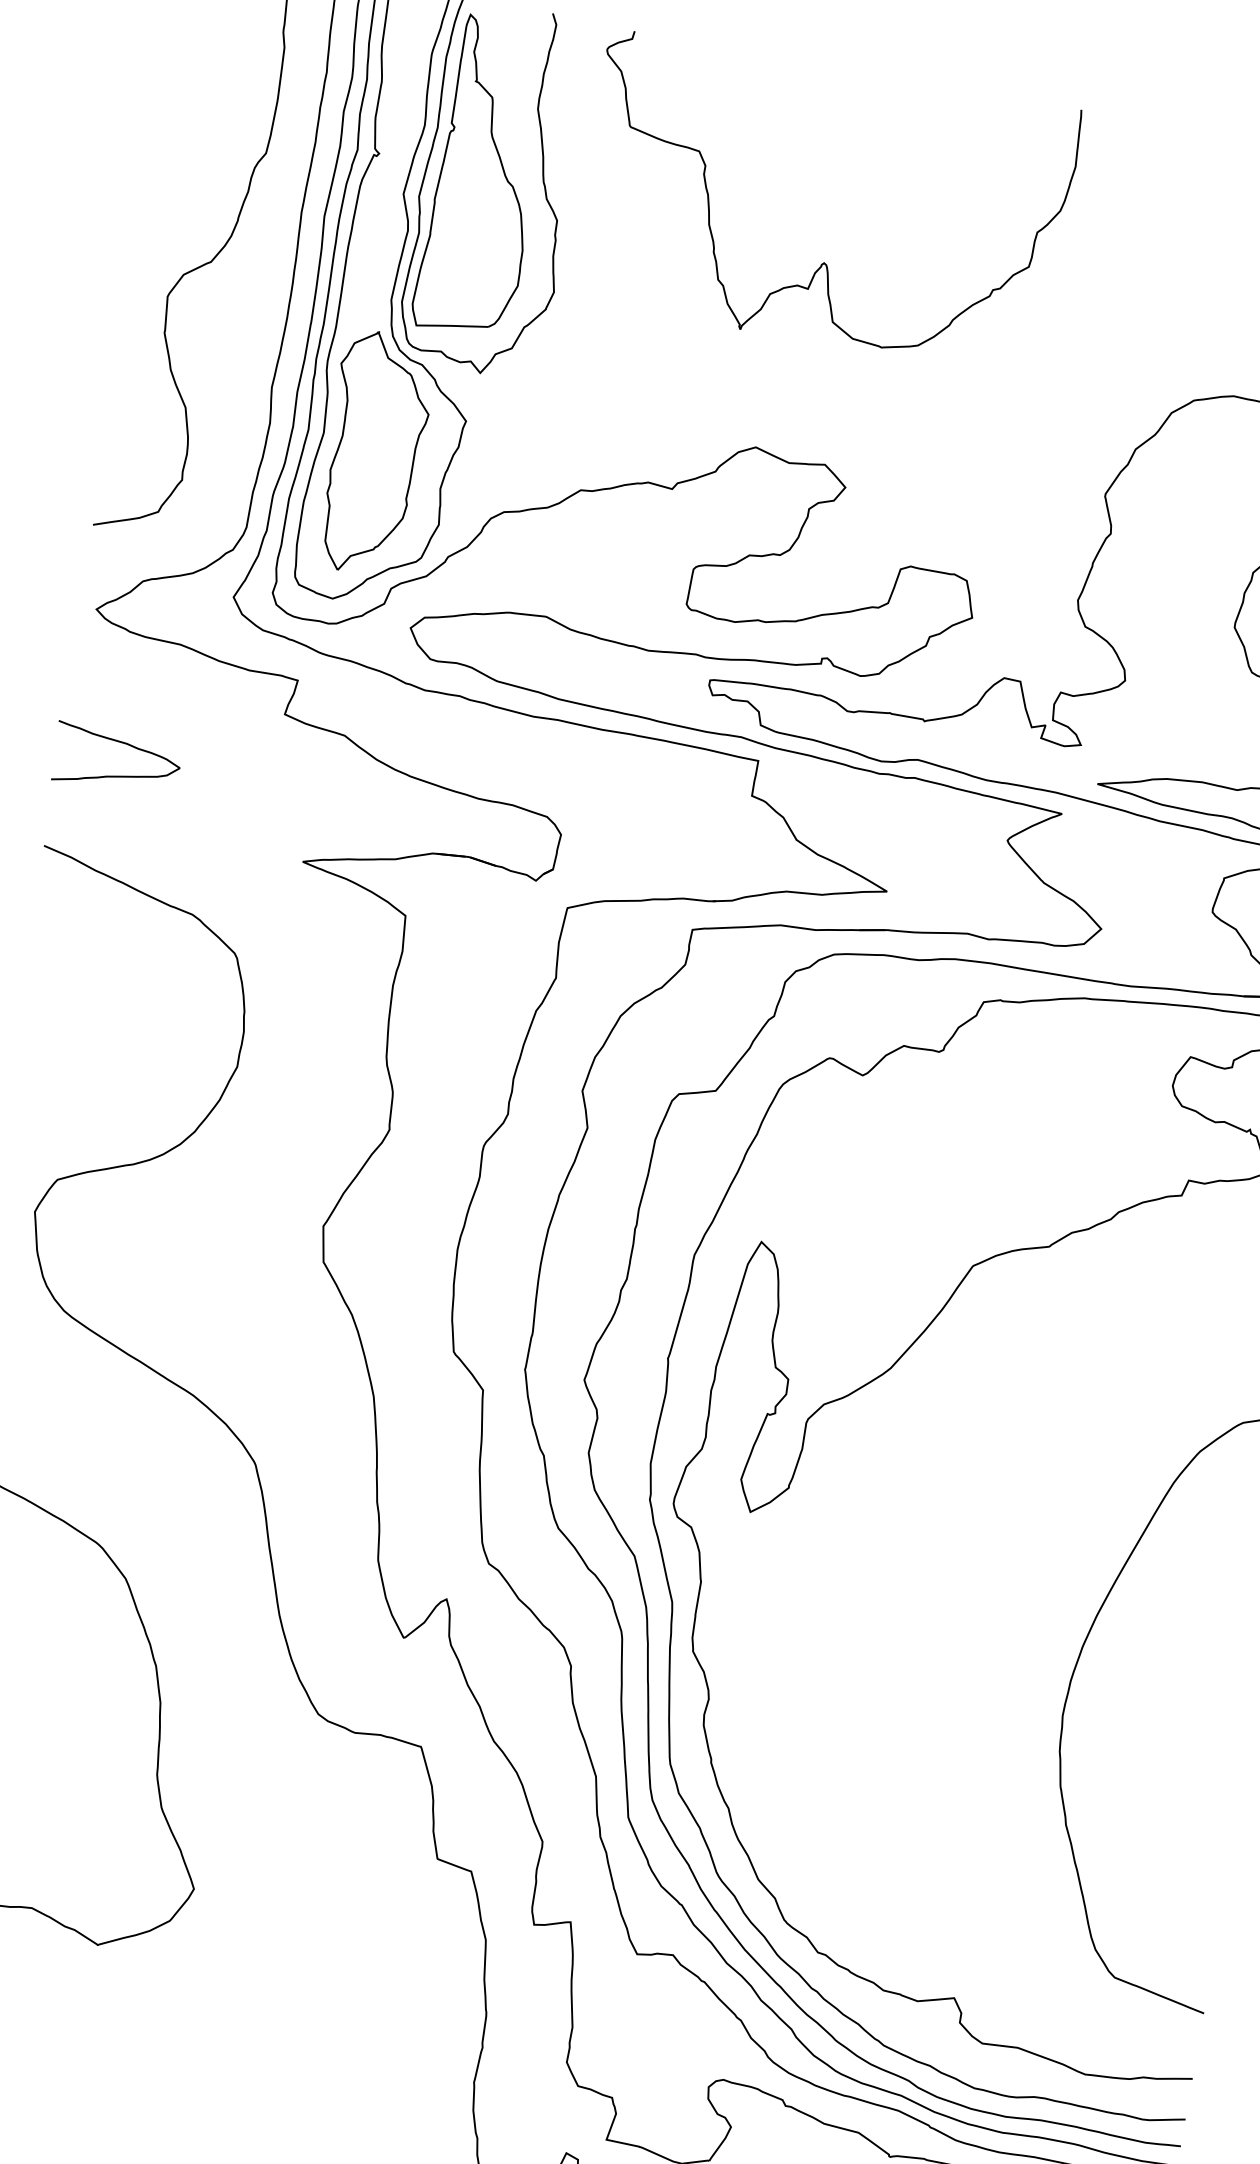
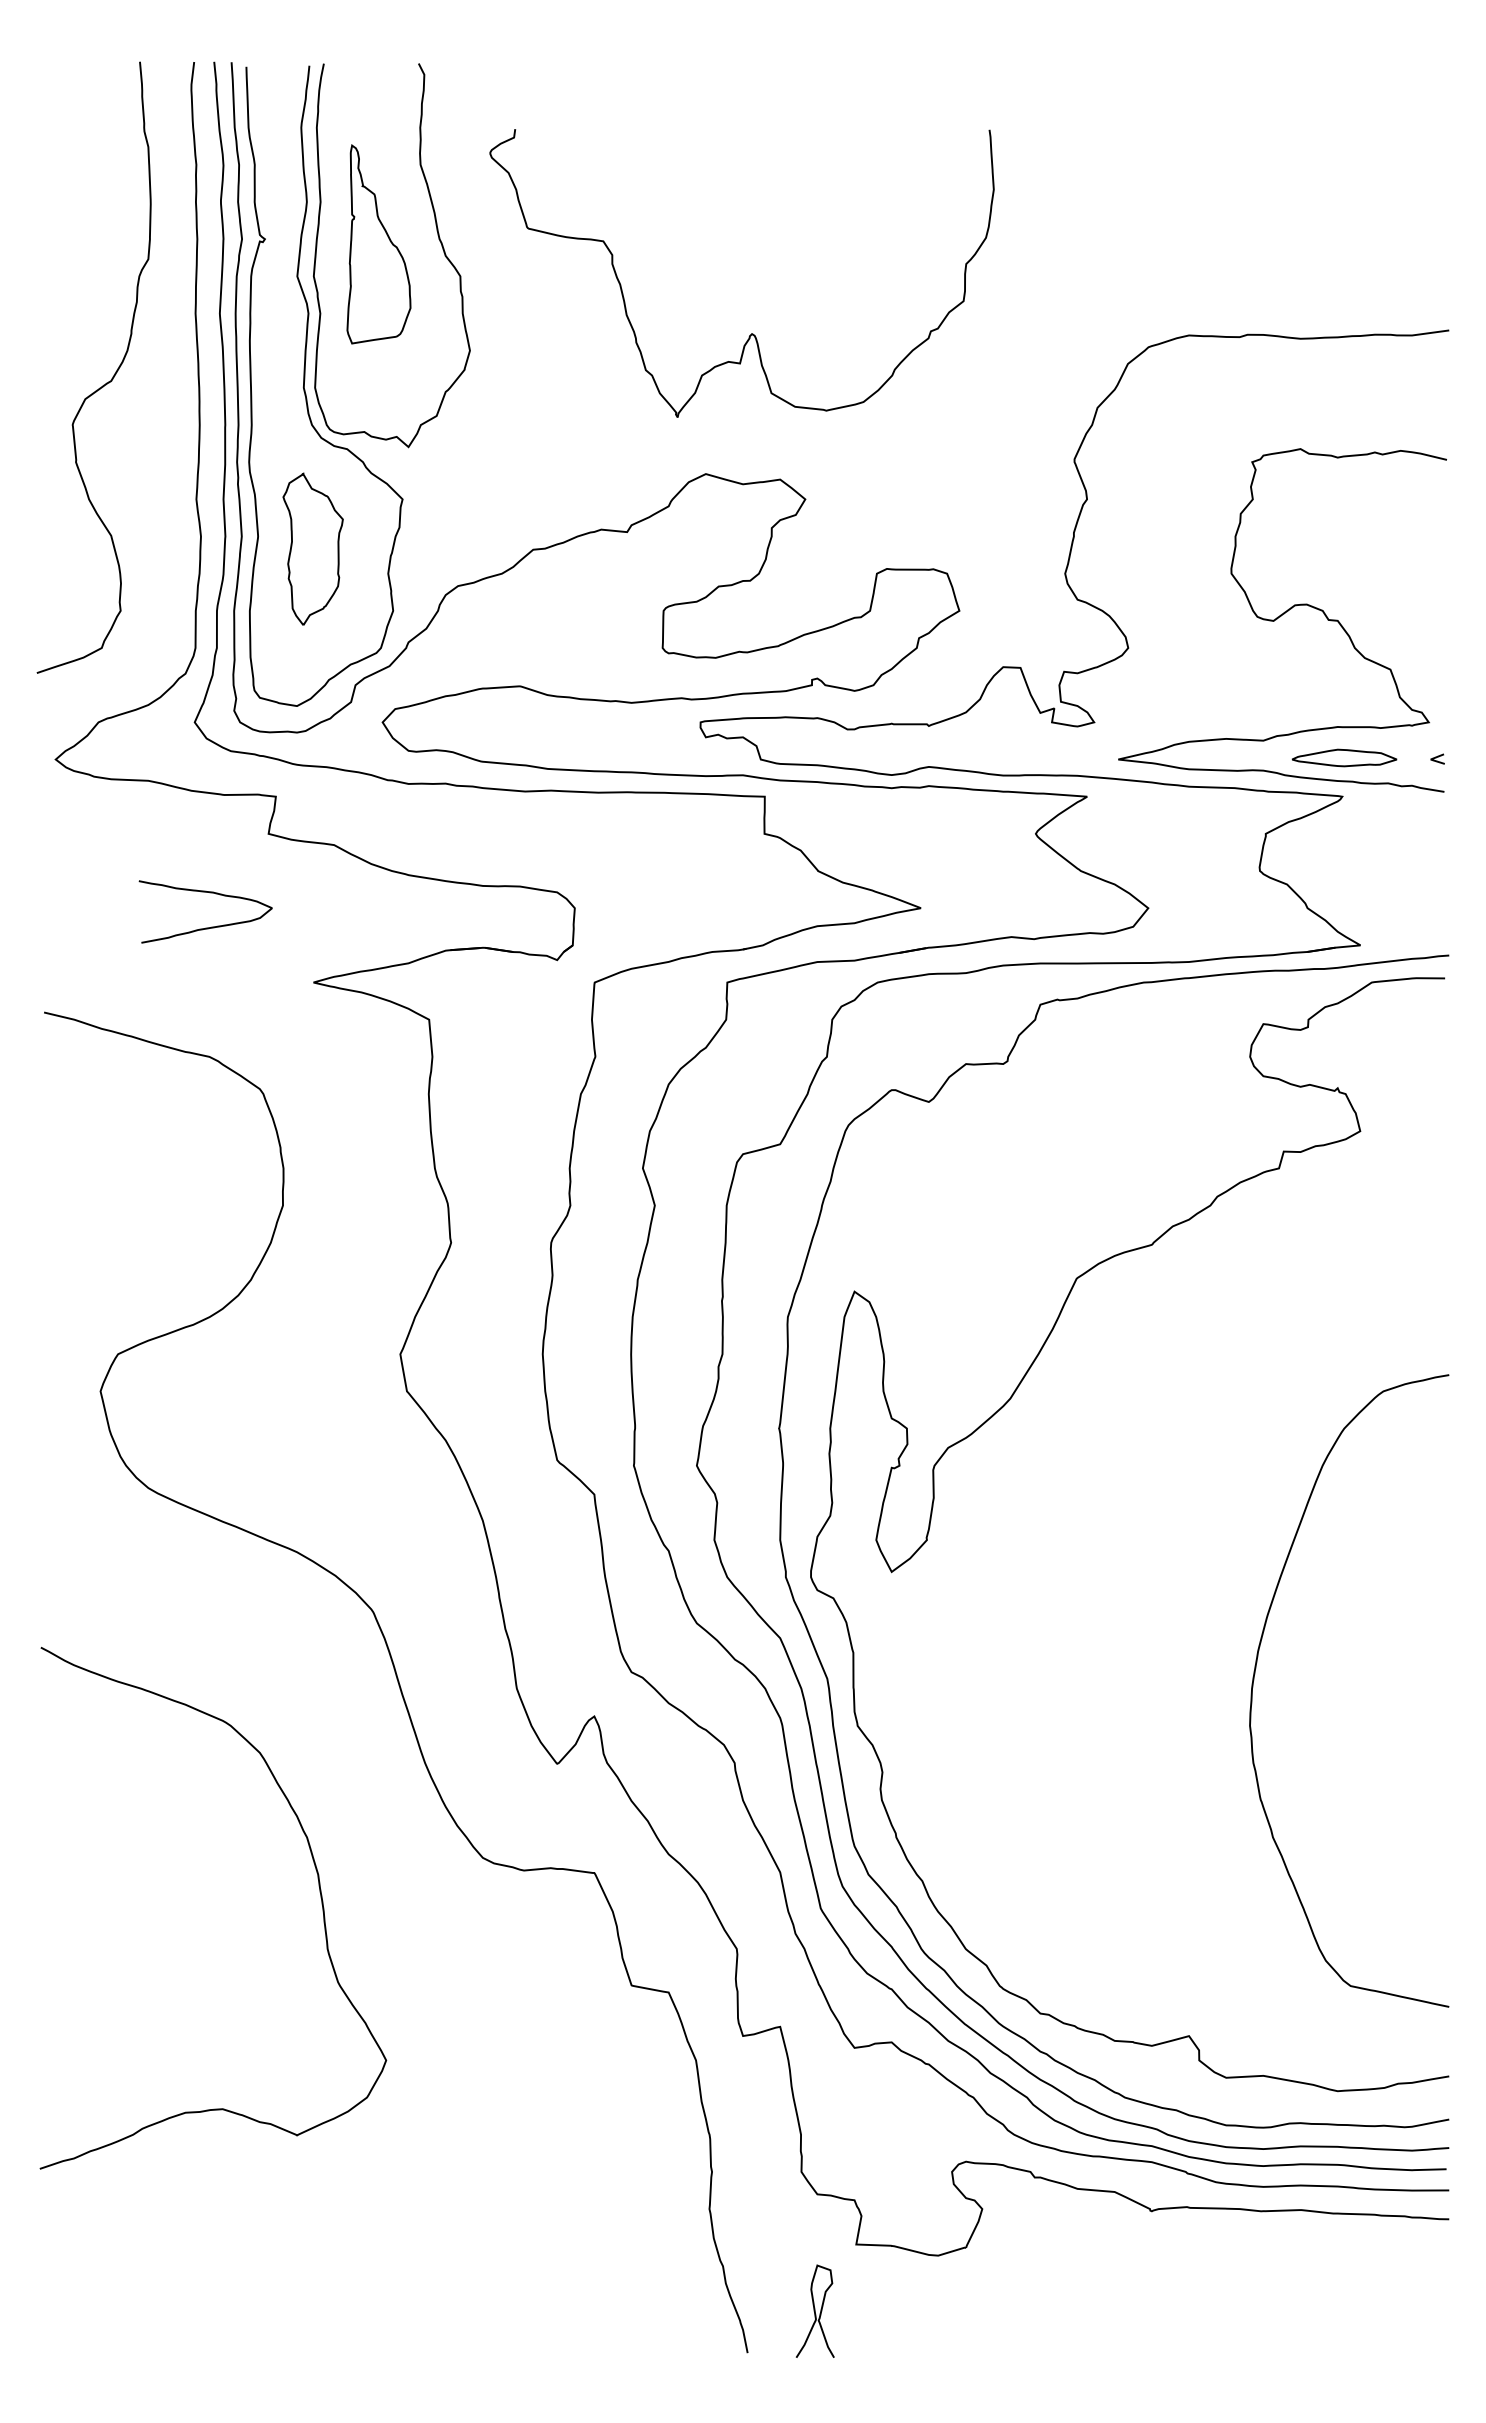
part: (485, 177) -> (378, 244), size x0.6
curve: (823, 262) -> (751, 333), moved
part: (372, 453) -> (312, 549), size x0.6
curve: (113, 775) -> (205, 927), moved

